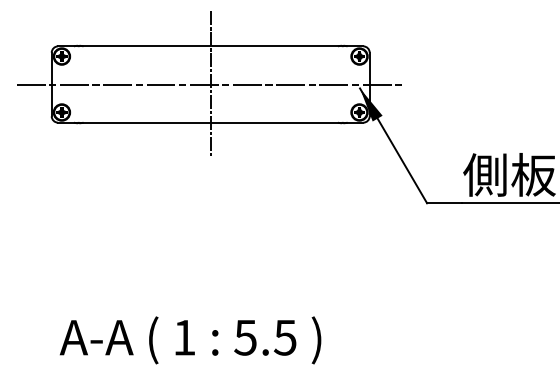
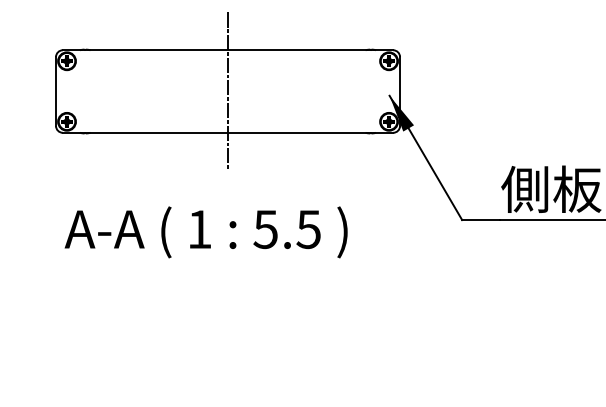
line: (210, 84) -> (227, 91), removed
text: (189, 340) -> (205, 232), moved

